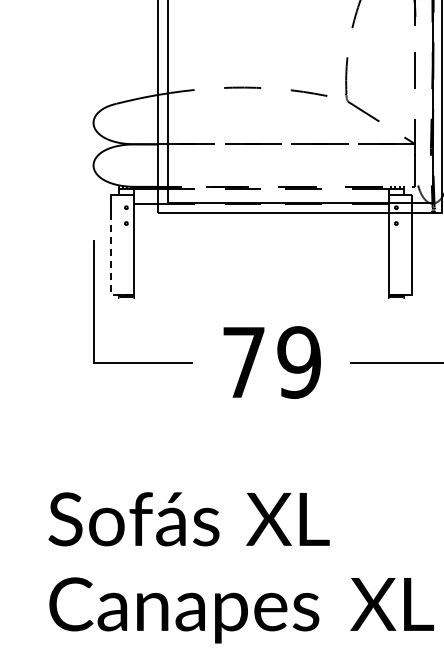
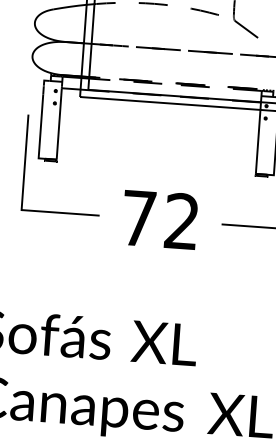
line: (110, 267) -> (40, 136), dashed -> solid
text: (298, 362) -> (181, 221), 79 -> 72

